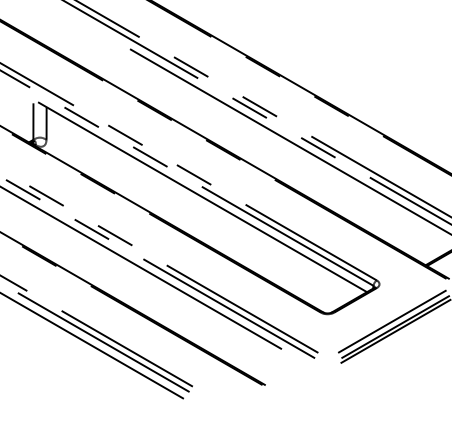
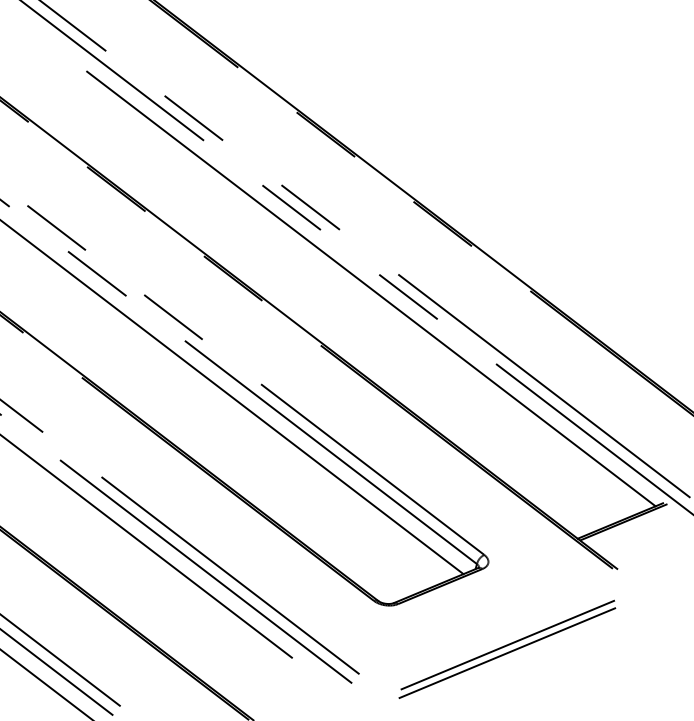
line: (392, 321) -> (503, 634), removed

